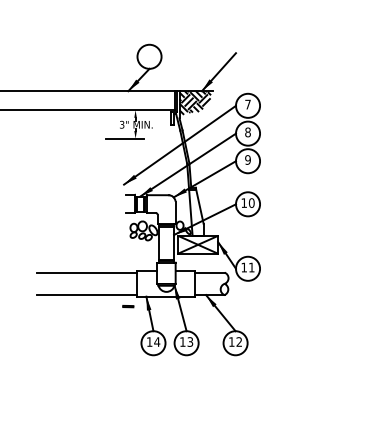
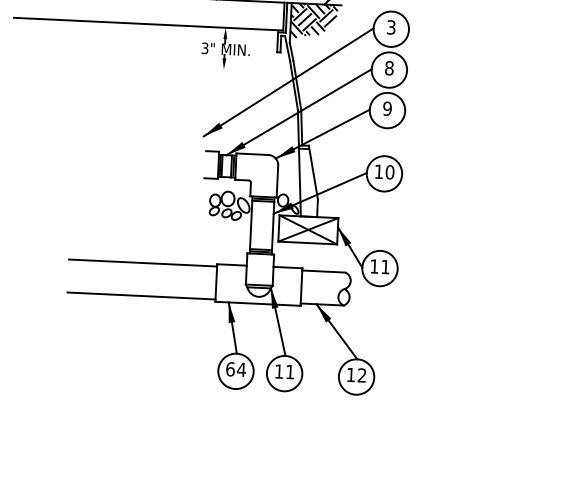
text: (247, 104) -> (390, 27), 7 -> 3
line: (124, 138) -> (207, 68), removed
part: (128, 306) -> (201, 315), removed
text: (149, 341) -> (230, 368), 14 -> 64
text: (190, 341) -> (290, 371), 13 -> 11

